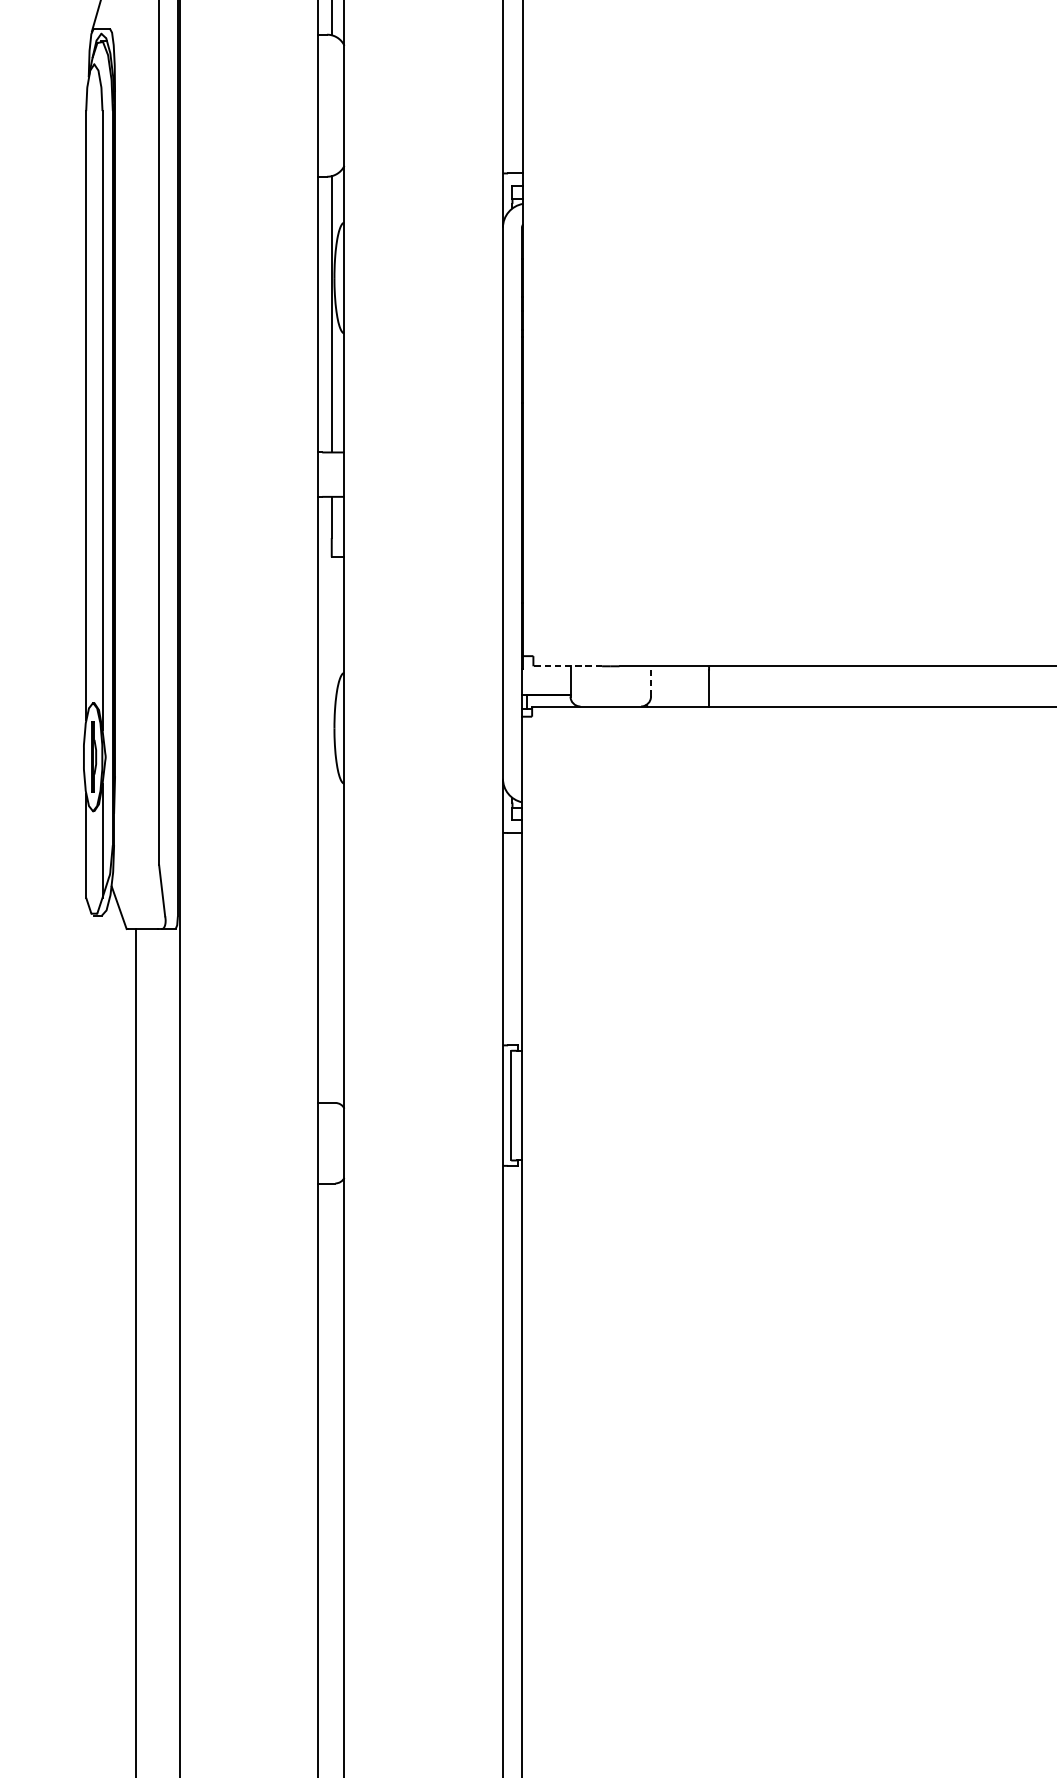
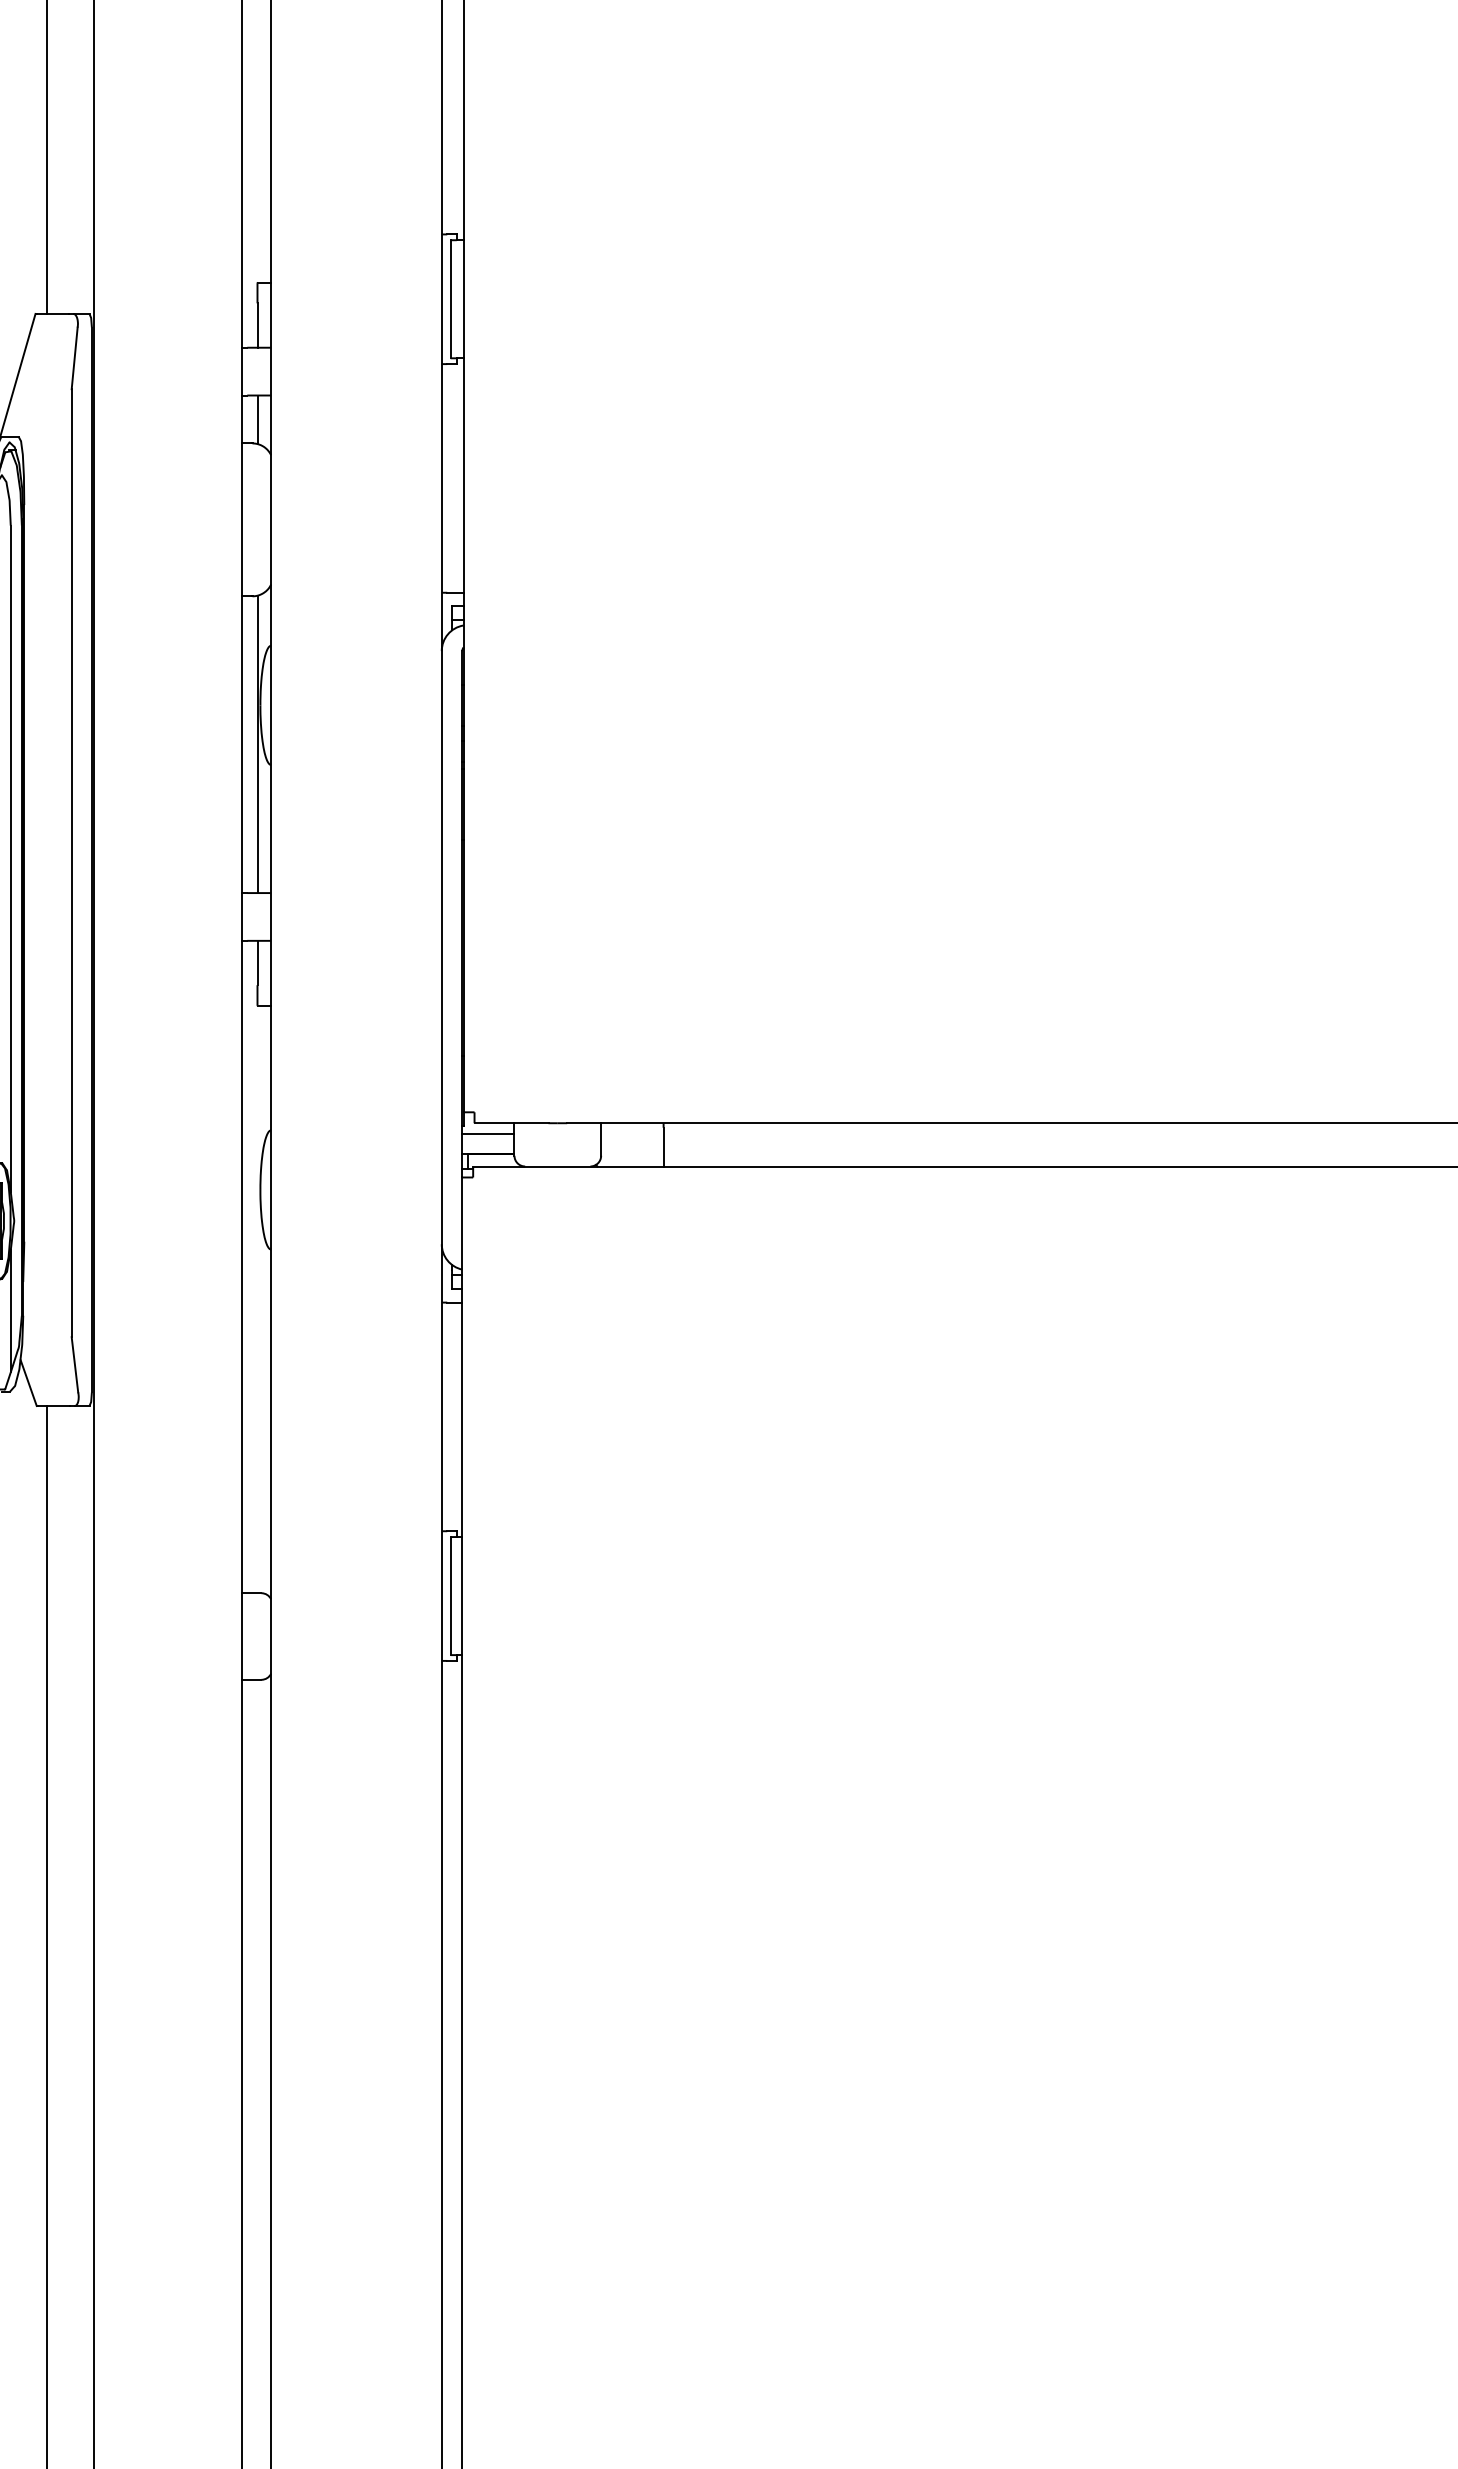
line: (567, 666) -> (511, 1123), dashed -> solid
line: (546, 675) -> (488, 1133), added
line: (651, 681) -> (601, 1139), dashed -> solid

